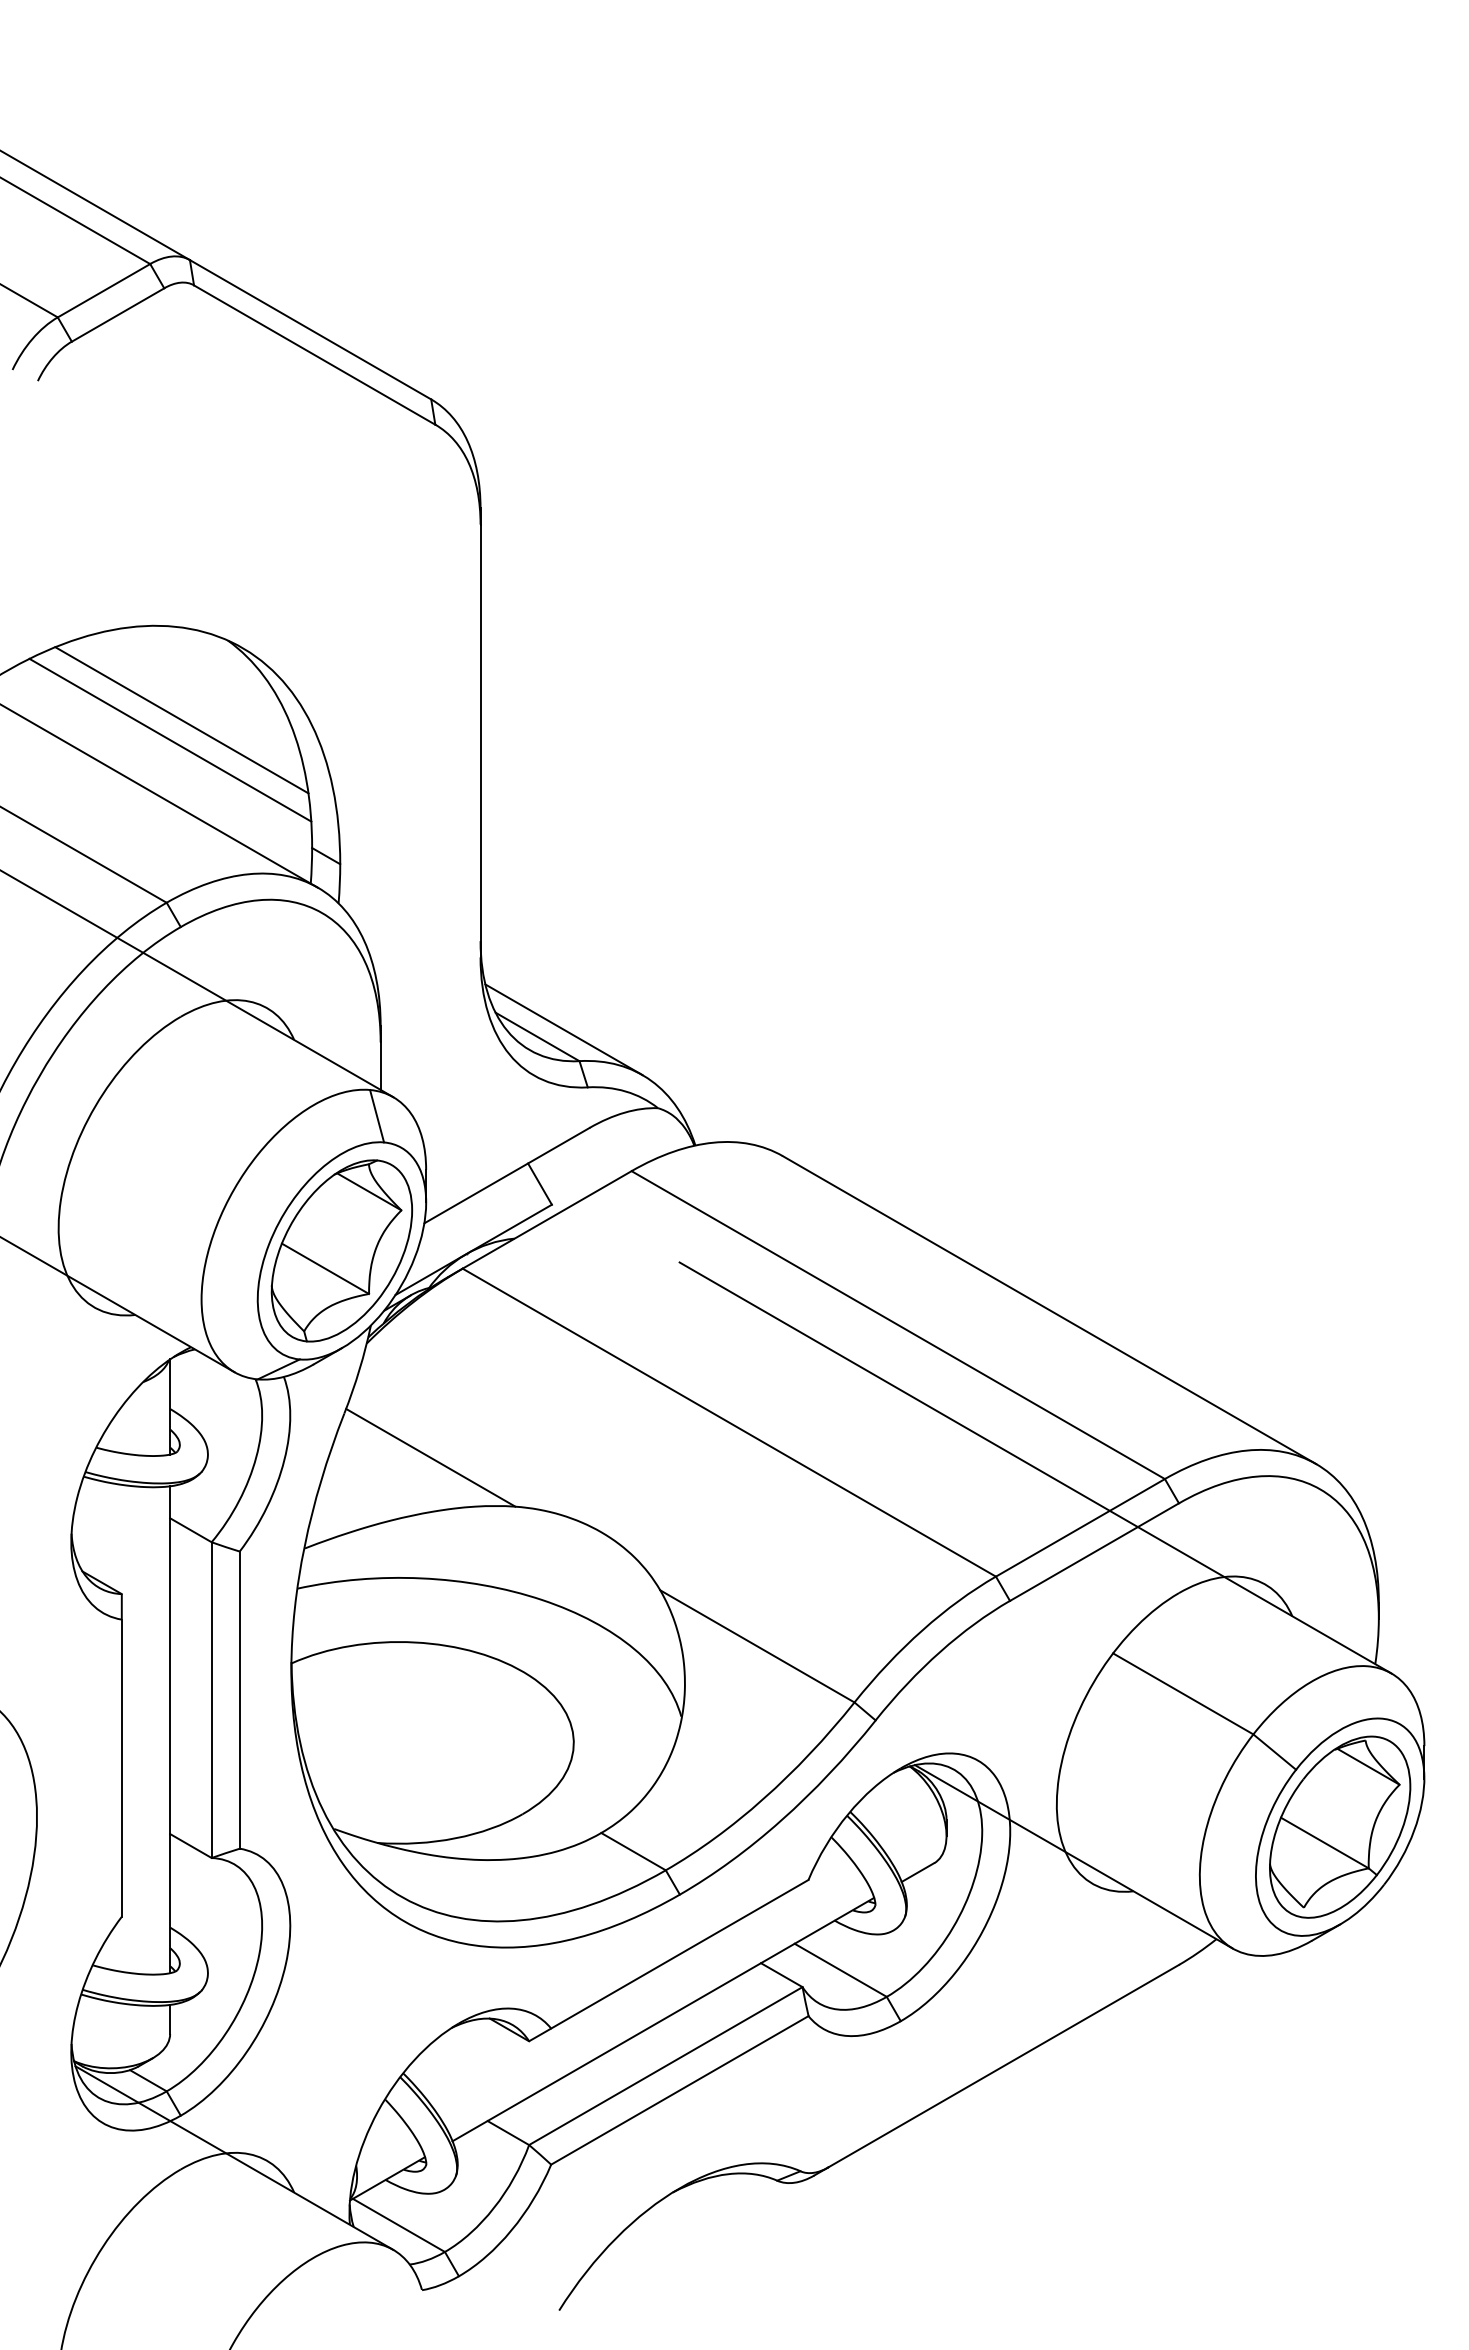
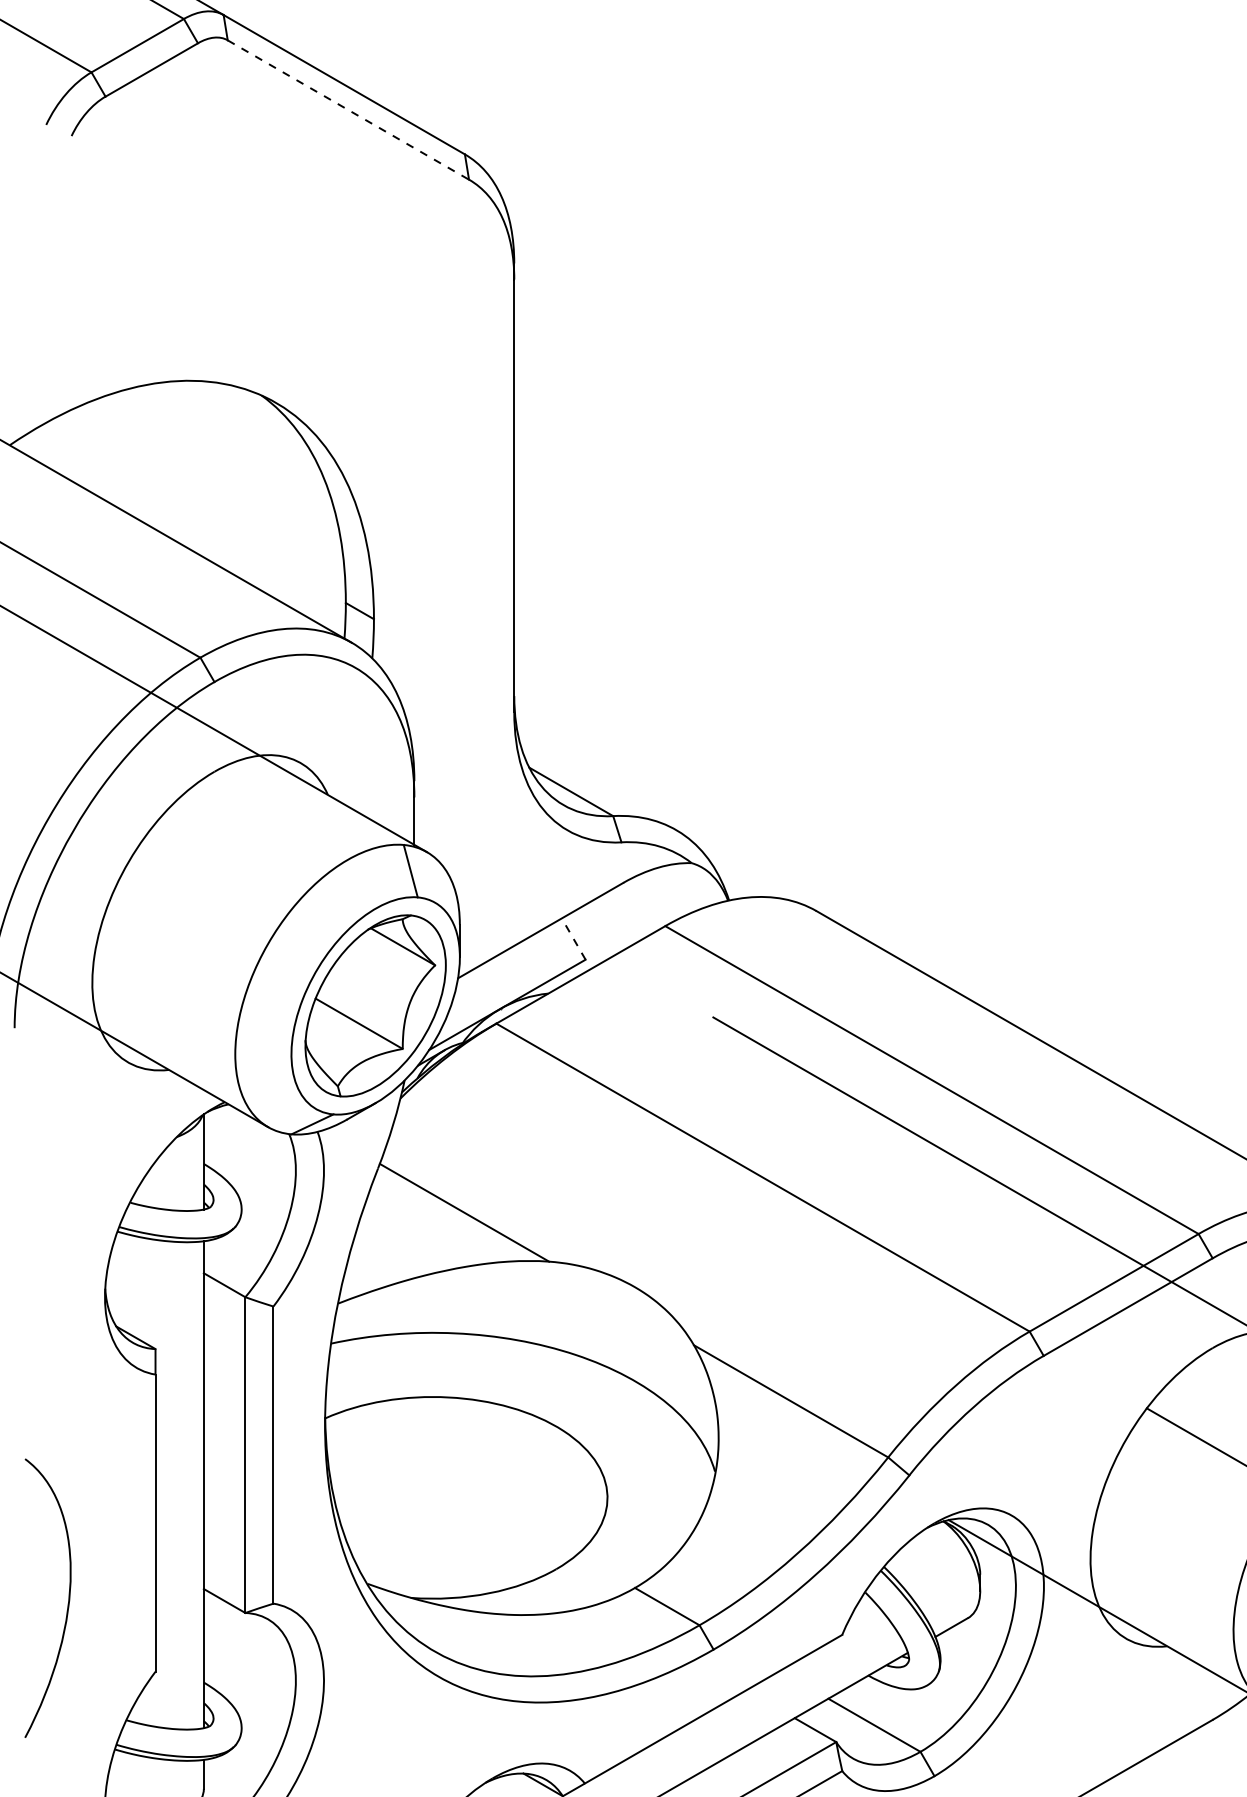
line: (315, 355) -> (349, 110), solid -> dashed
line: (181, 720) -> (215, 475), removed
line: (170, 739) -> (204, 494), removed
line: (563, 1029) -> (597, 784), removed
line: (539, 1184) -> (573, 939), solid -> dashed

